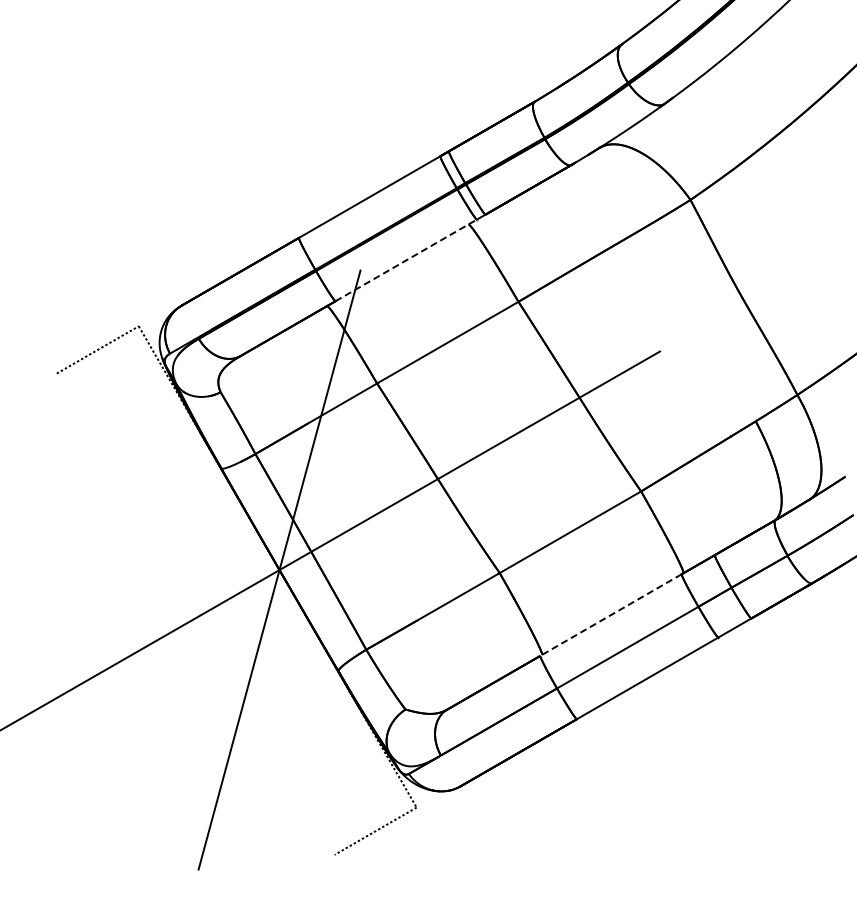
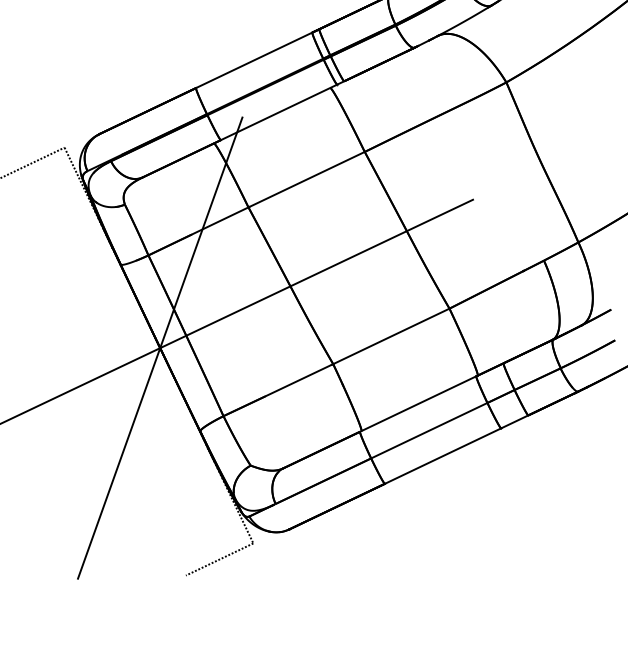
line: (406, 260) -> (279, 112), dashed -> solid
line: (611, 615) -> (418, 404), dashed -> solid

